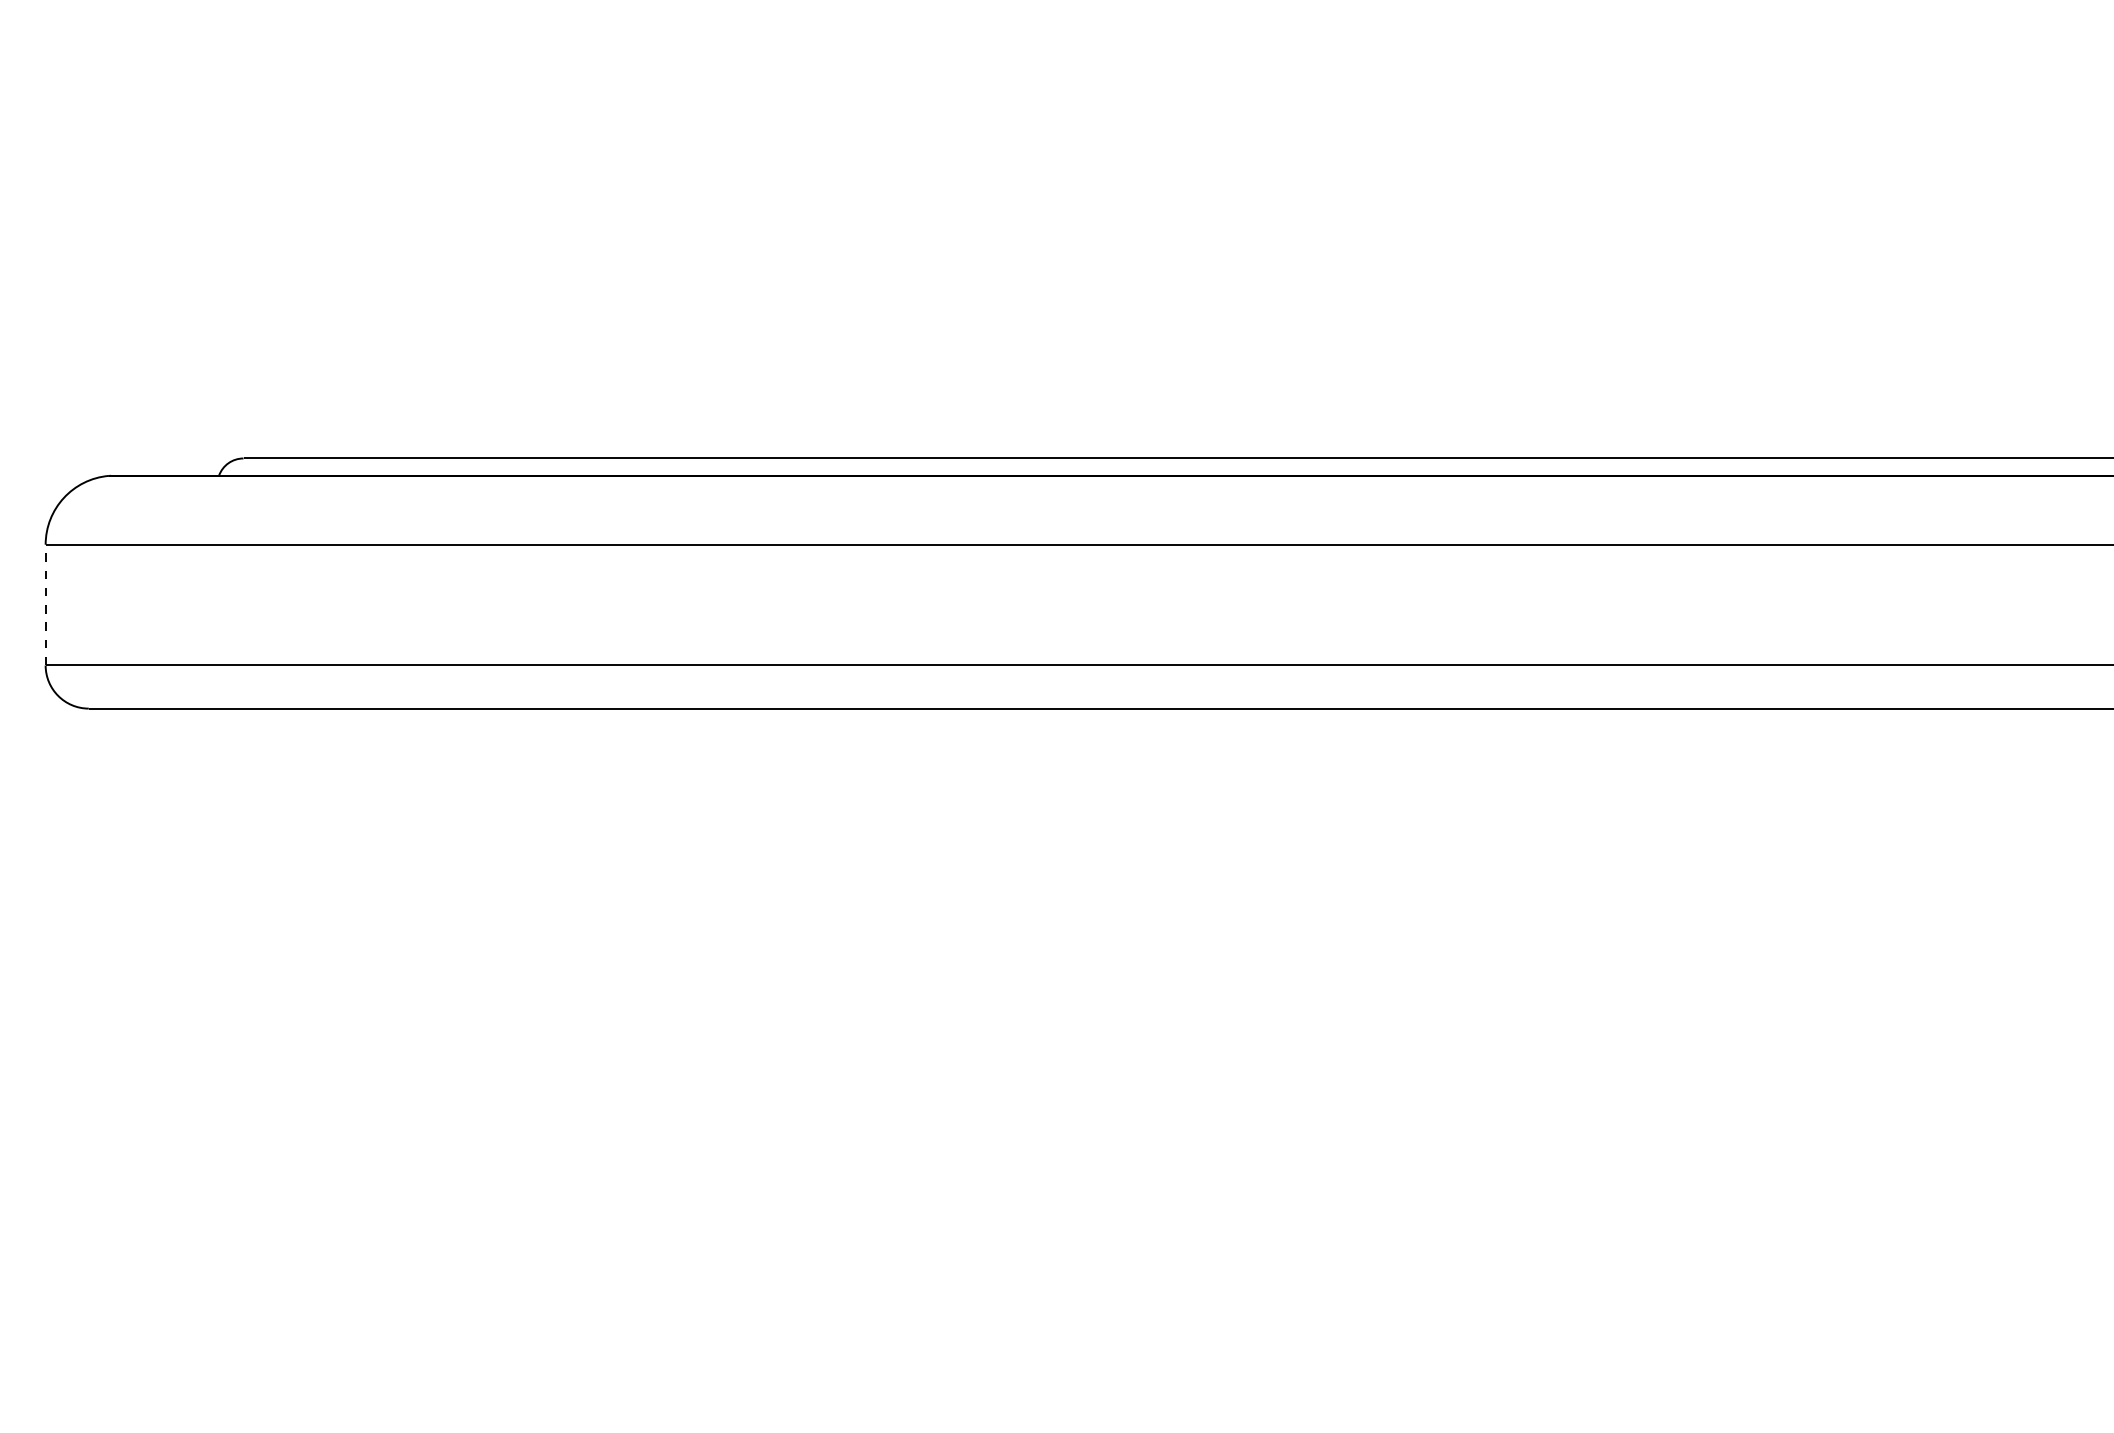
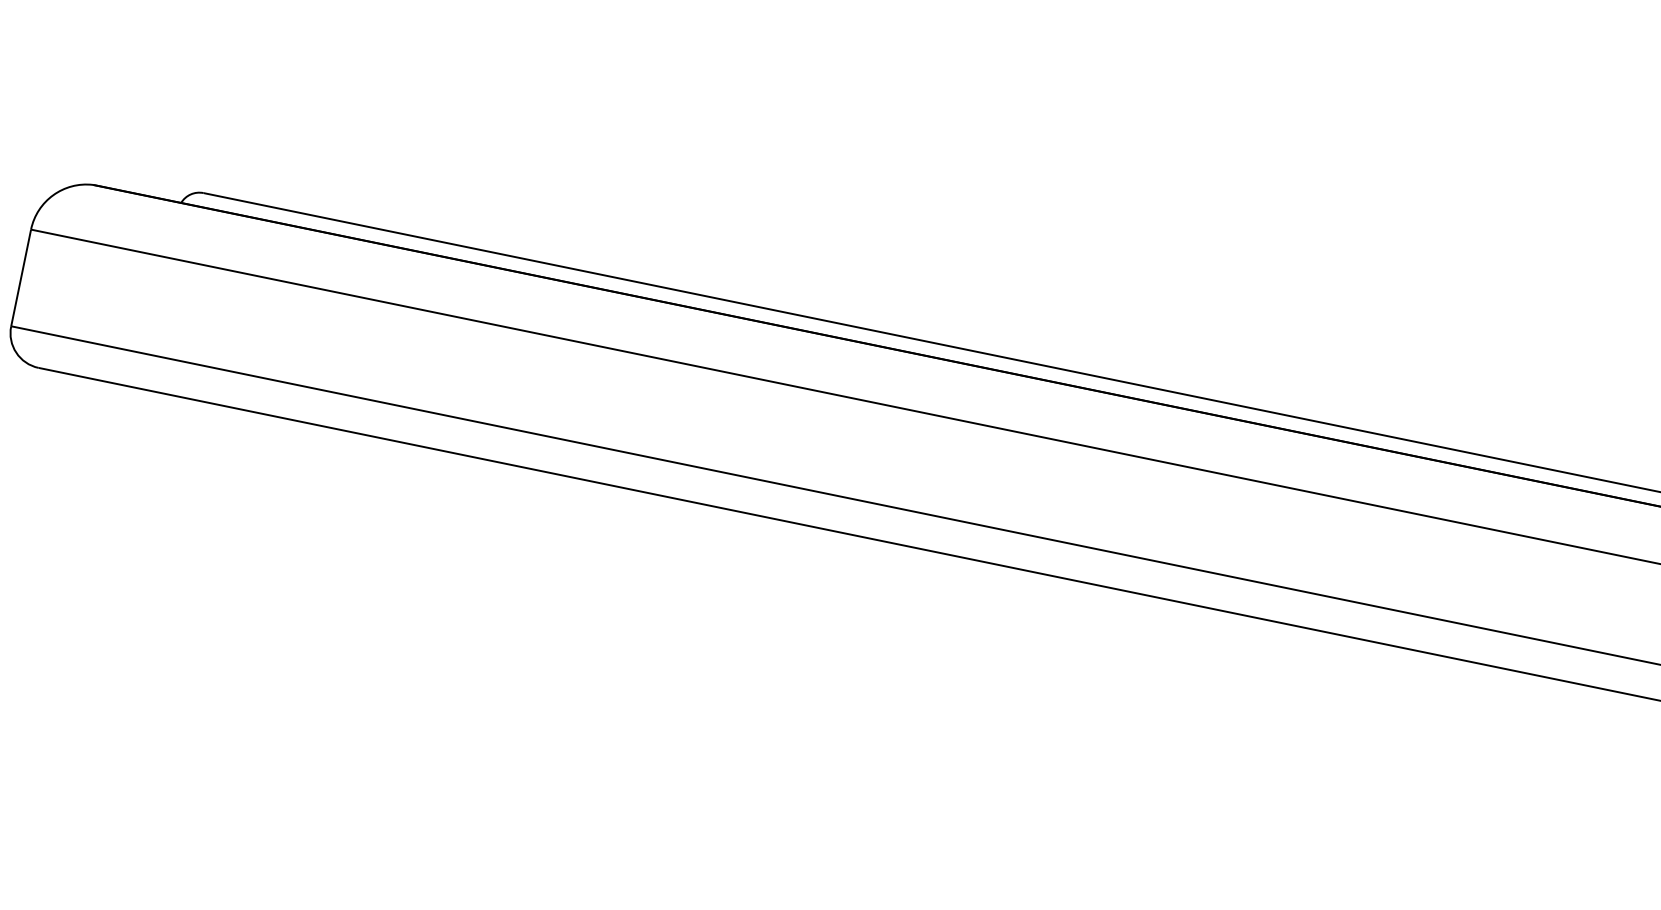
line: (45, 604) -> (21, 277), dashed -> solid

